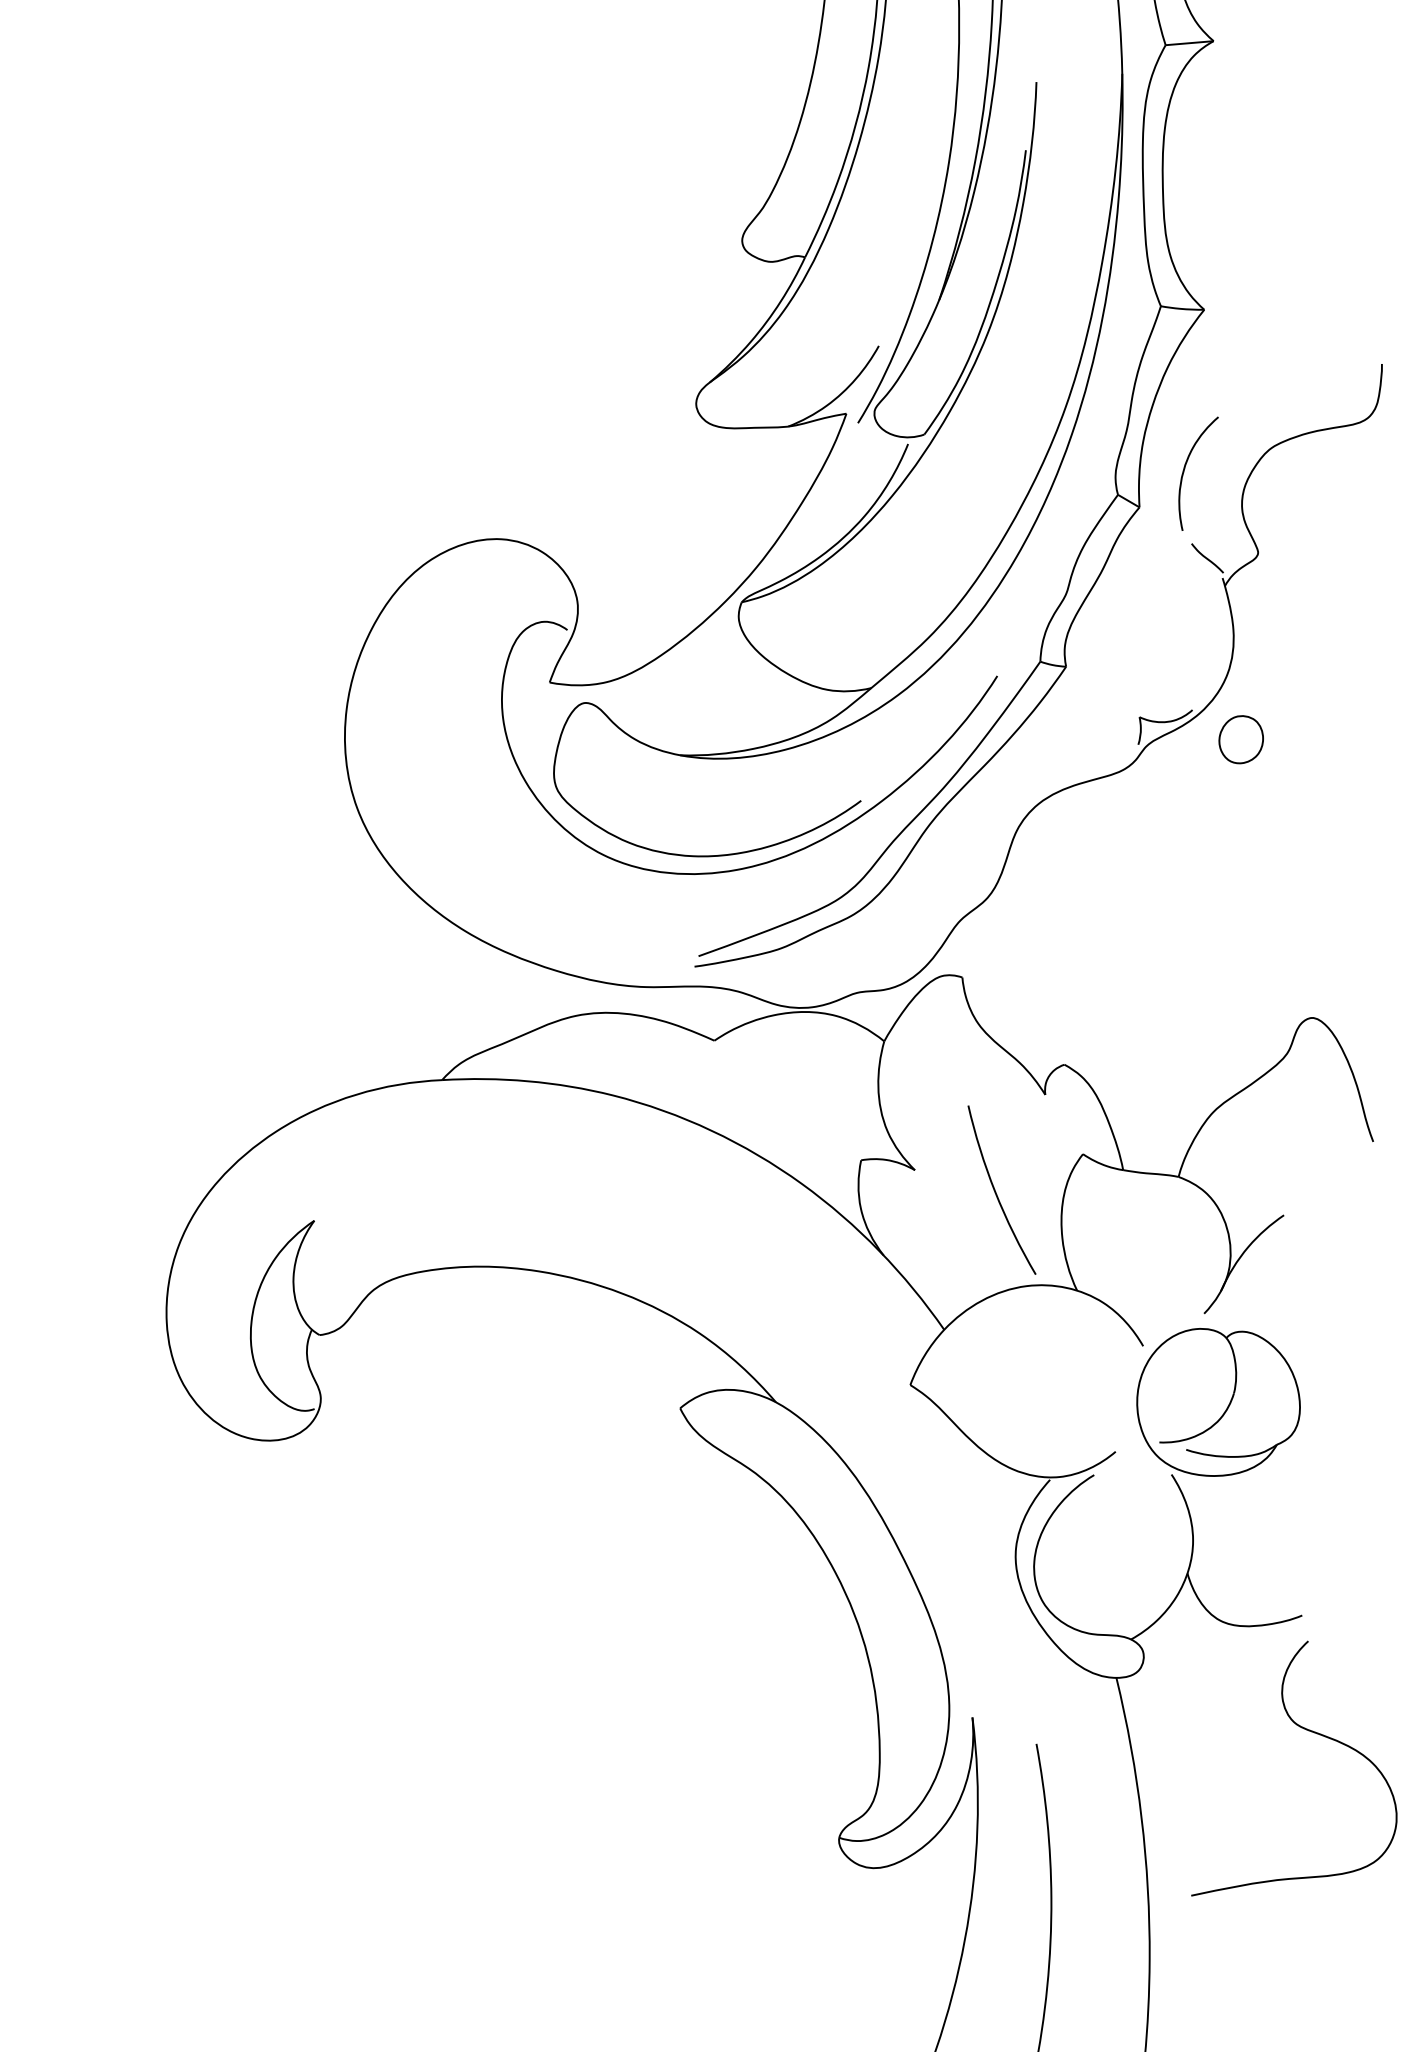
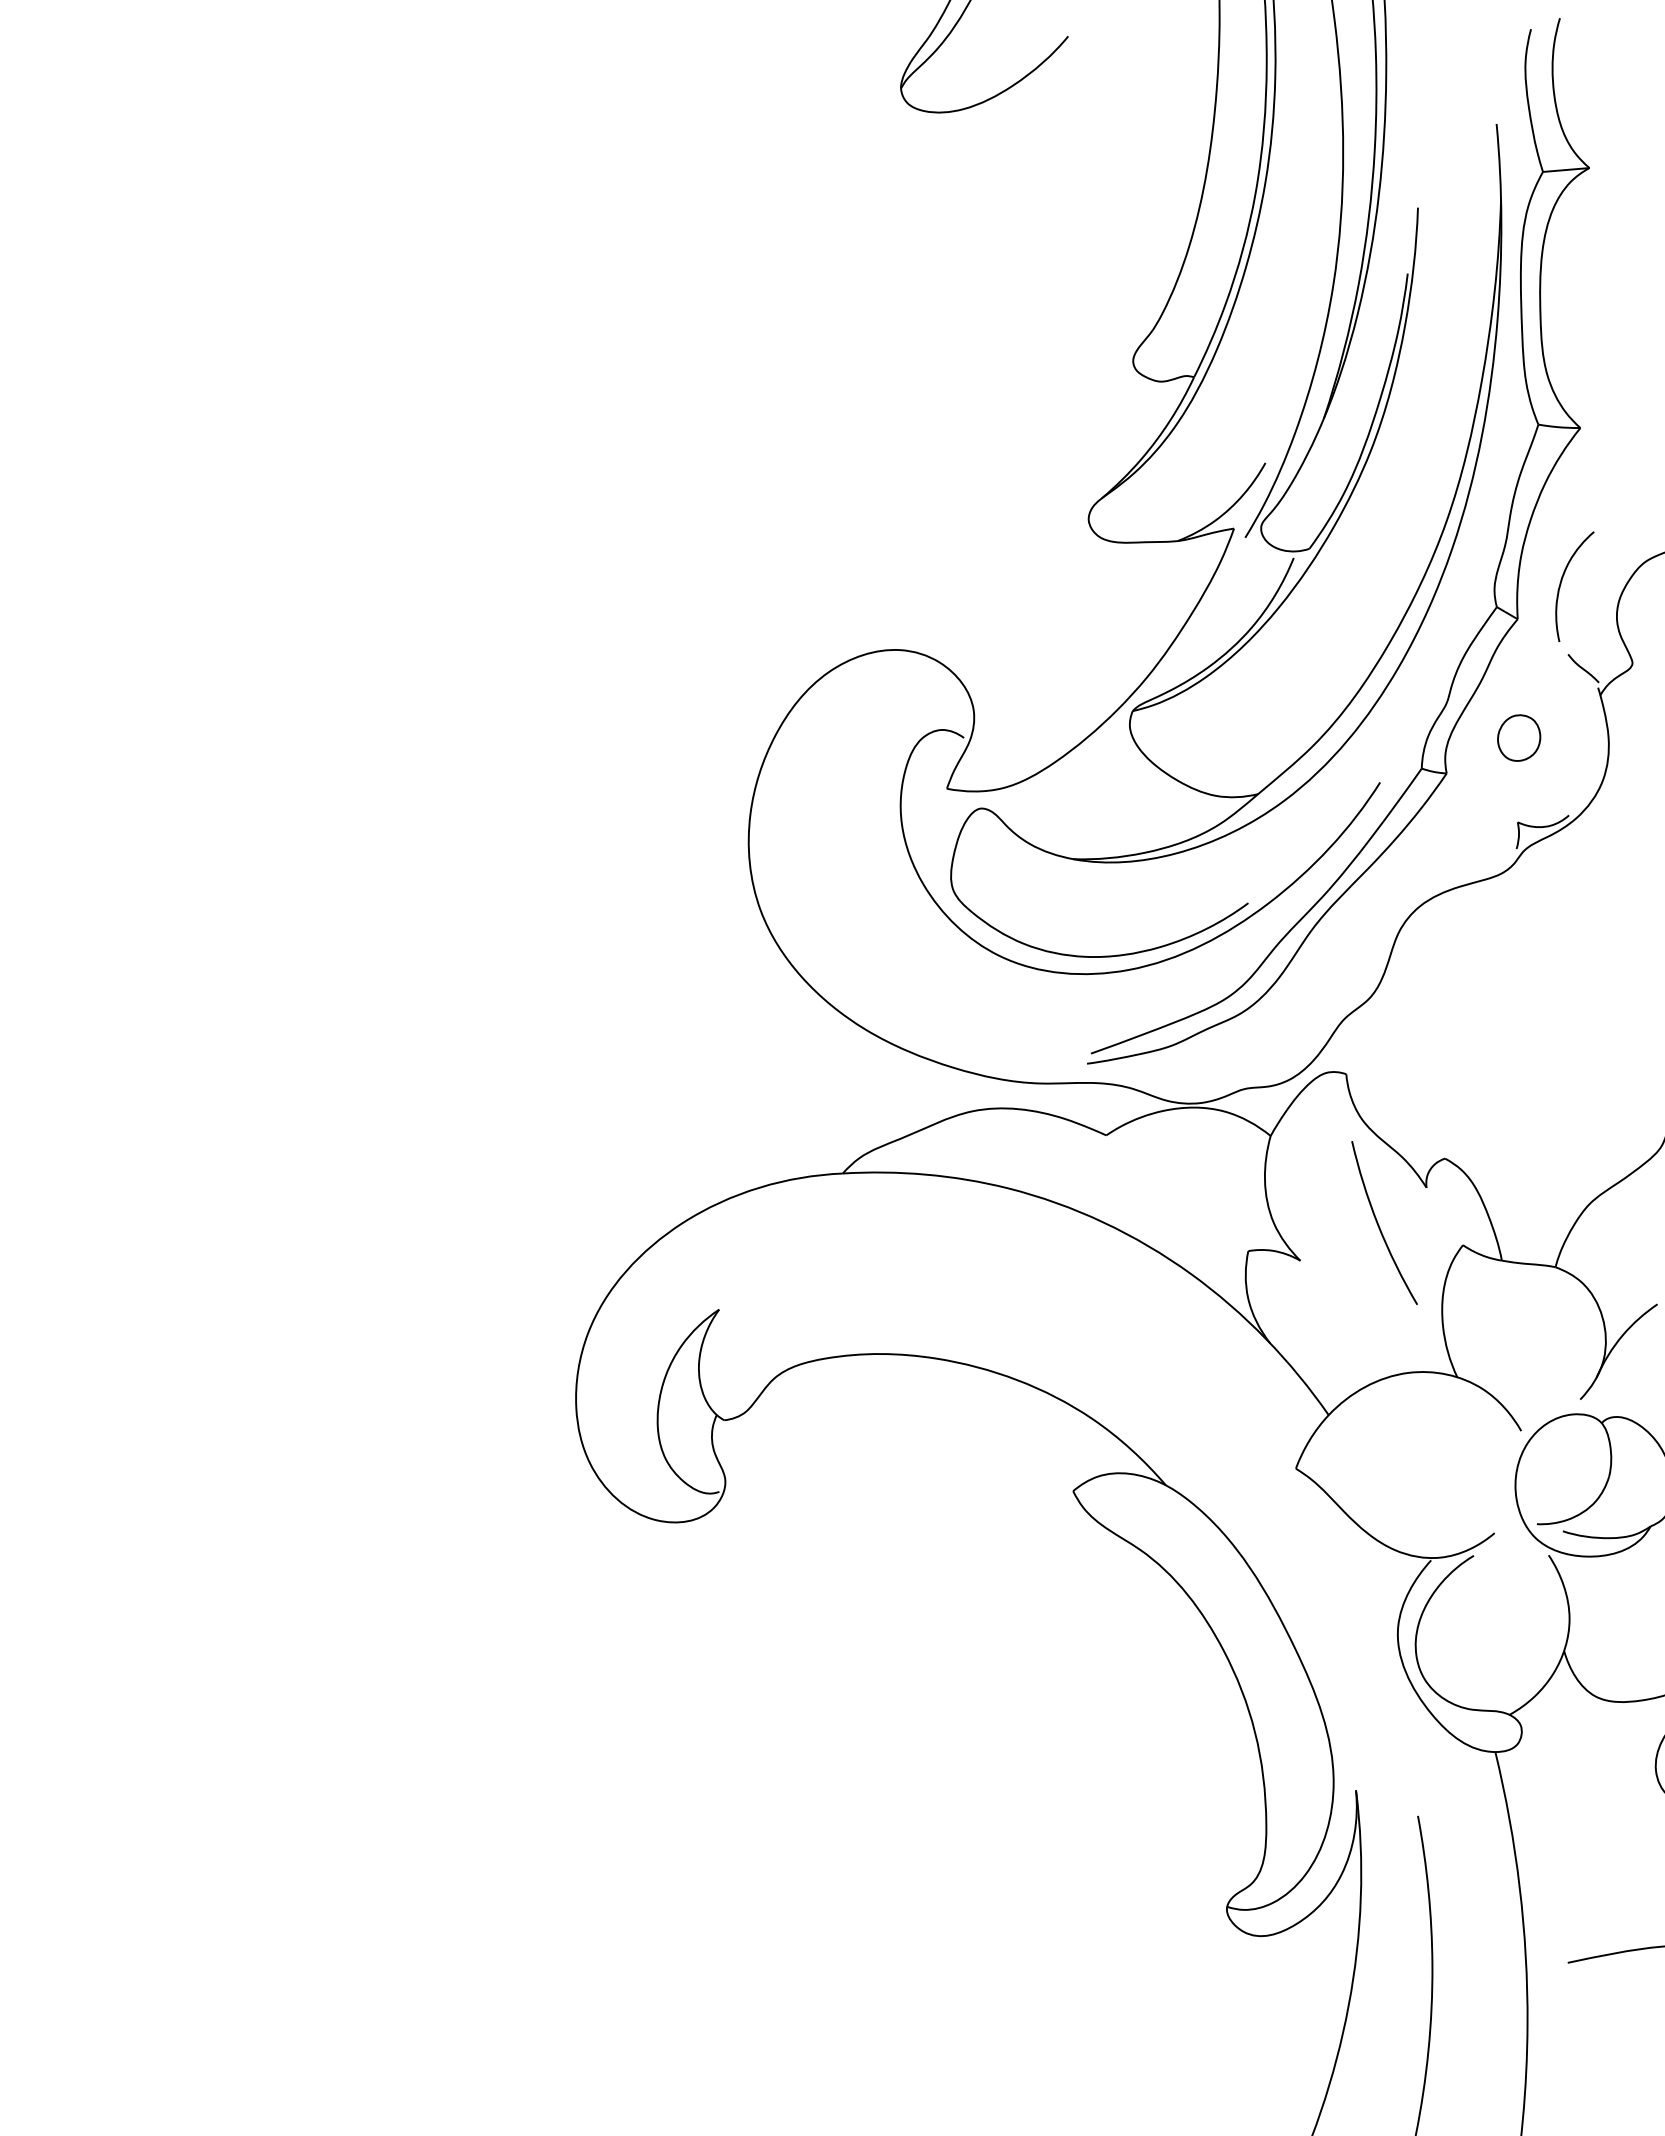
part: (1241, 739) -> (1519, 737), moved
curve: (996, 1192) -> (1379, 1225), moved

